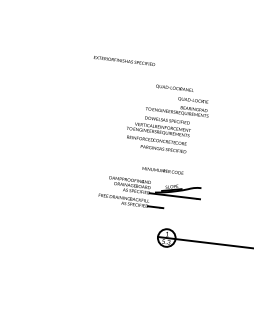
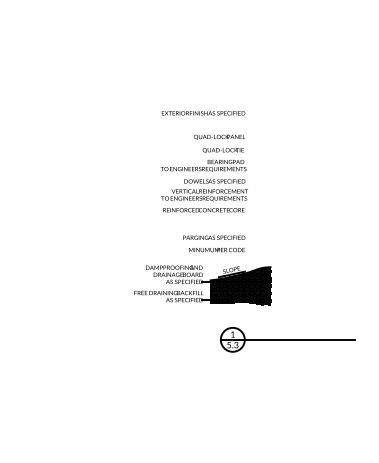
text: (124, 61) -> (203, 113), moved
text: (177, 105) -> (203, 159), moved
text: (163, 149) -> (214, 237), moved
hatch: (177, 198) -> (240, 285), added

